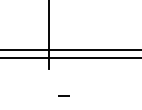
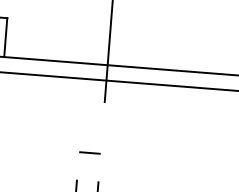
line: (63, 95) -> (89, 151), moved

